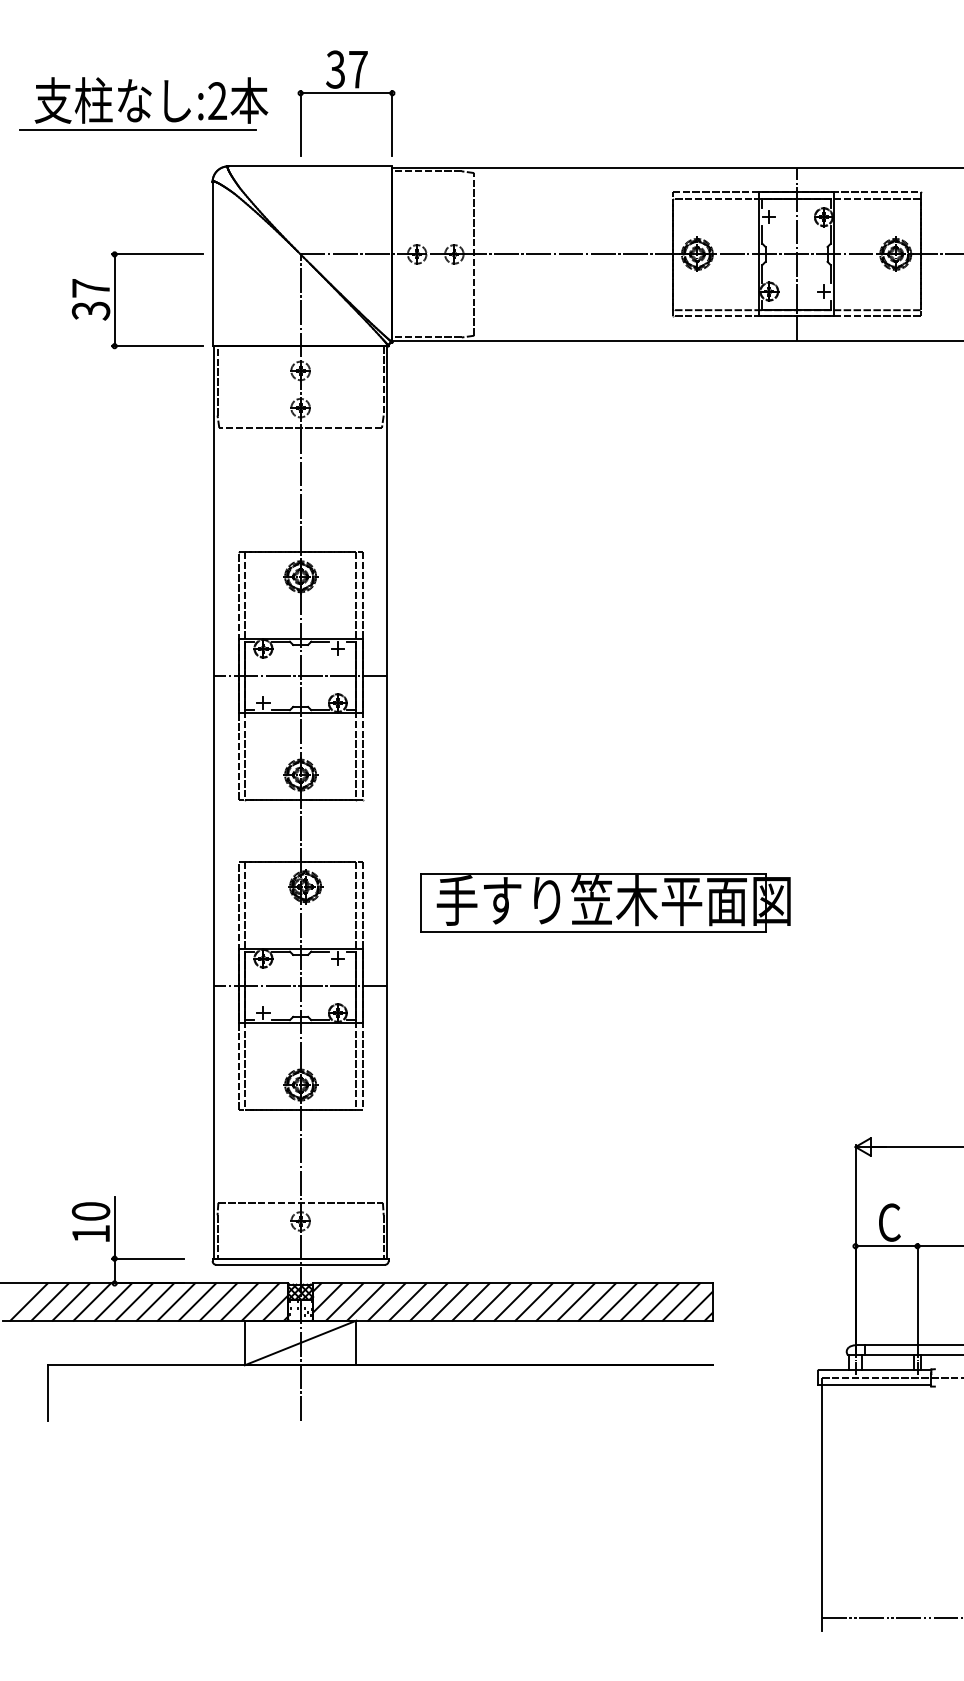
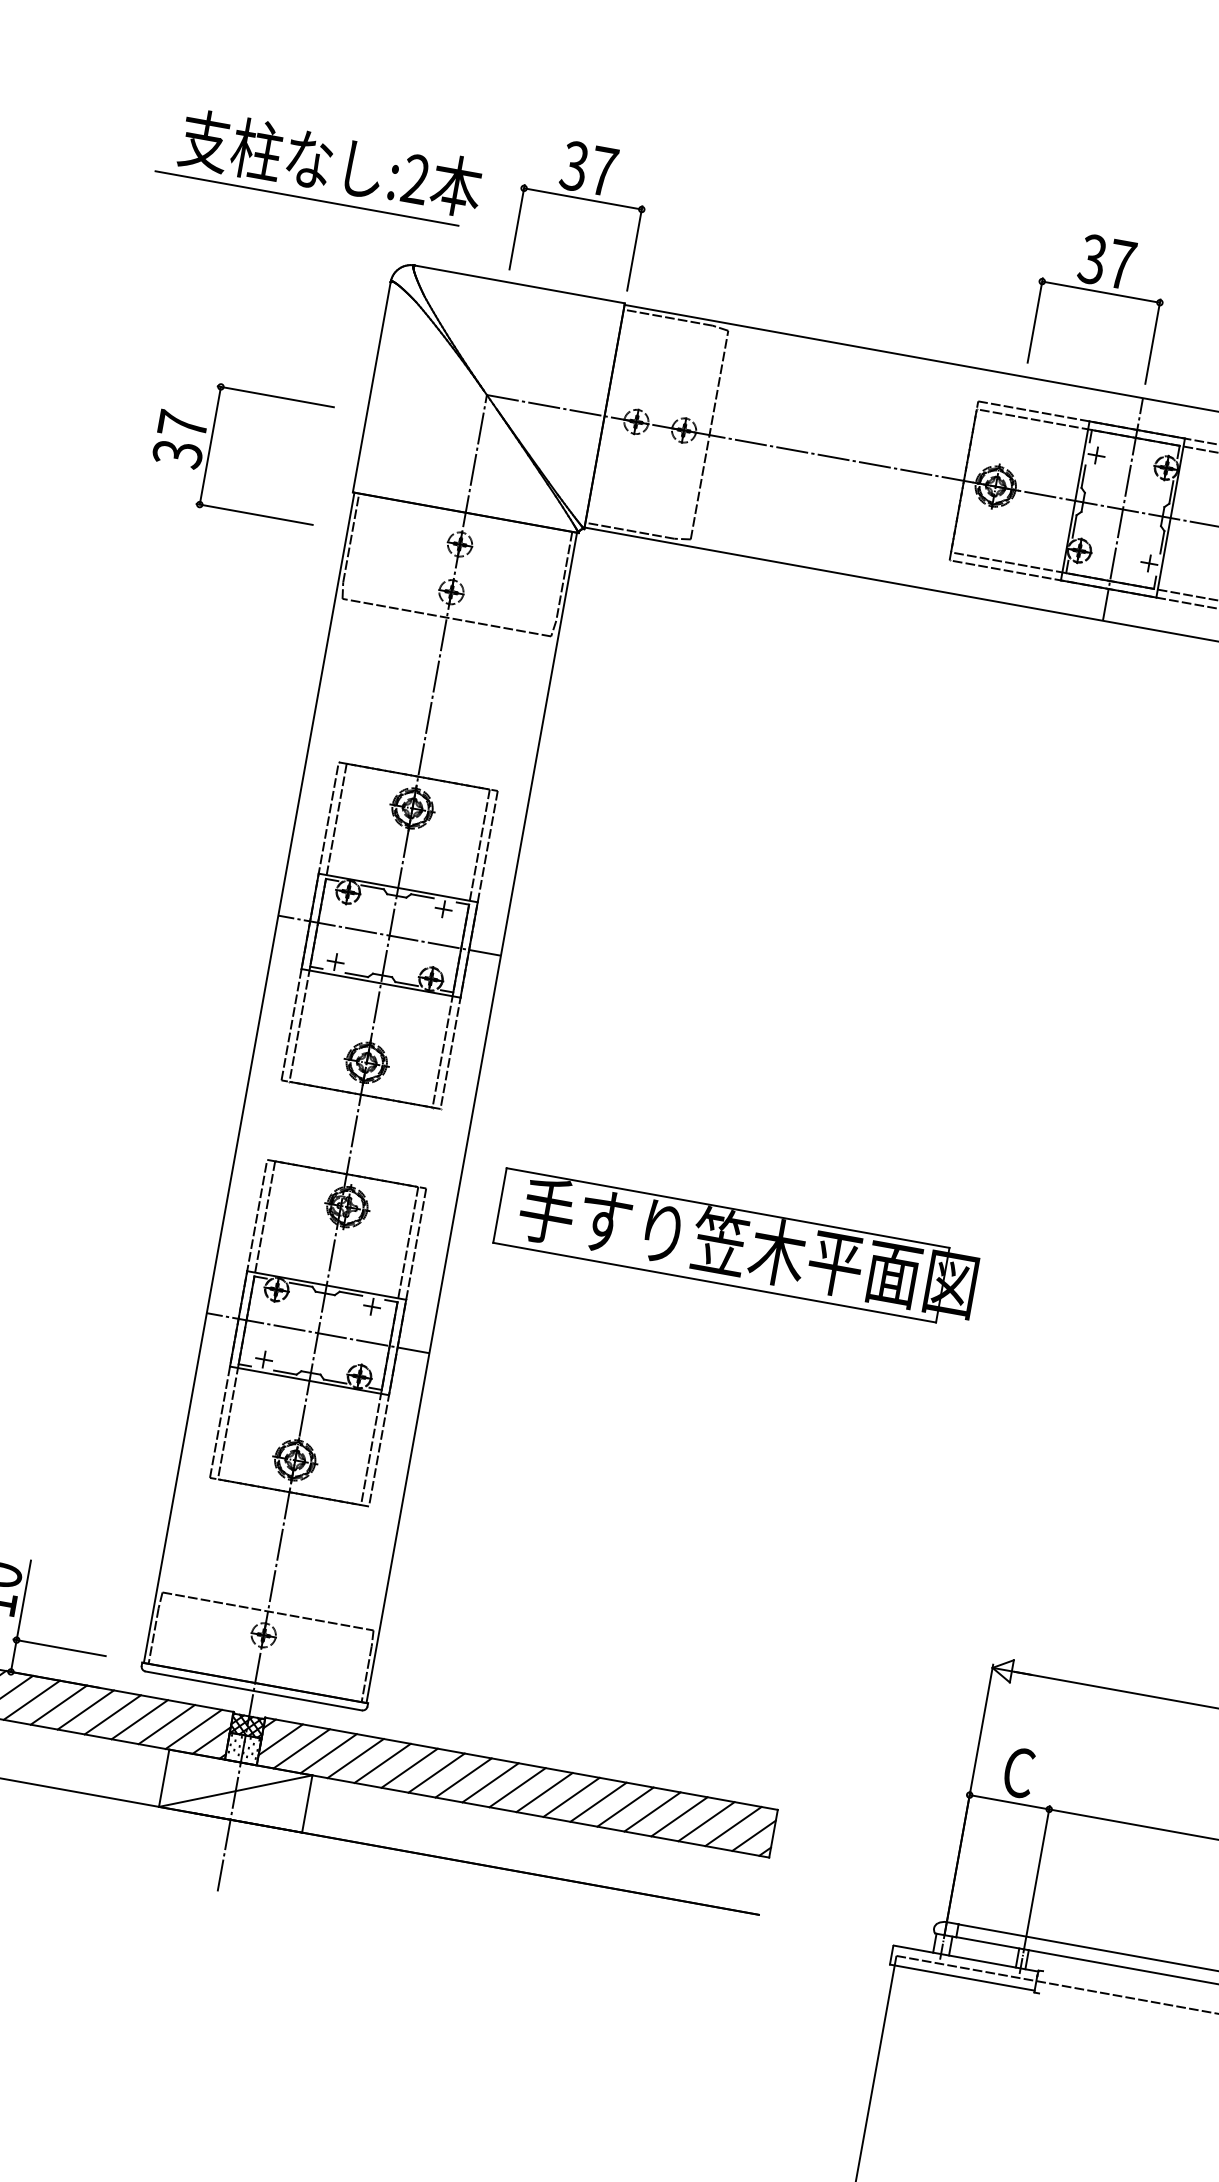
part: (750, 93) -> (1101, 292), added
part: (115, 300) -> (211, 446), moved
part: (605, 902) -> (737, 1247), moved

